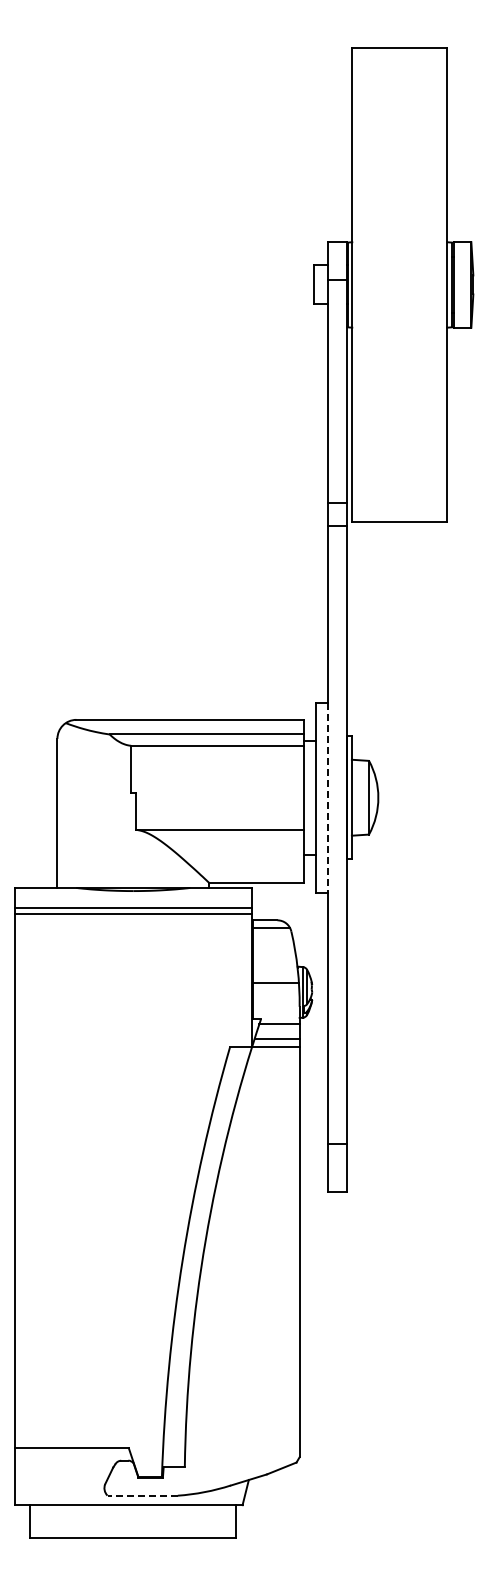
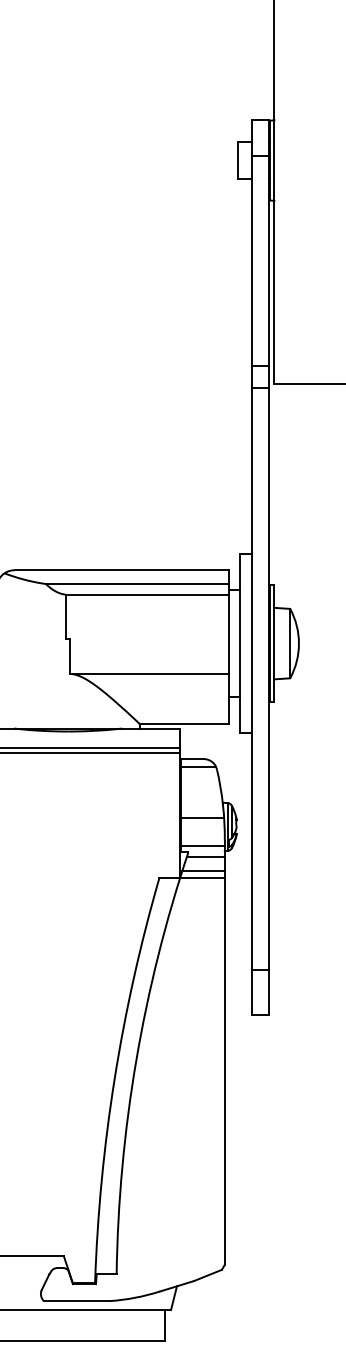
line: (328, 797) -> (251, 643), dashed -> solid
line: (275, 1012) -> (202, 845), added
line: (142, 1495) -> (76, 1300), dashed -> solid

